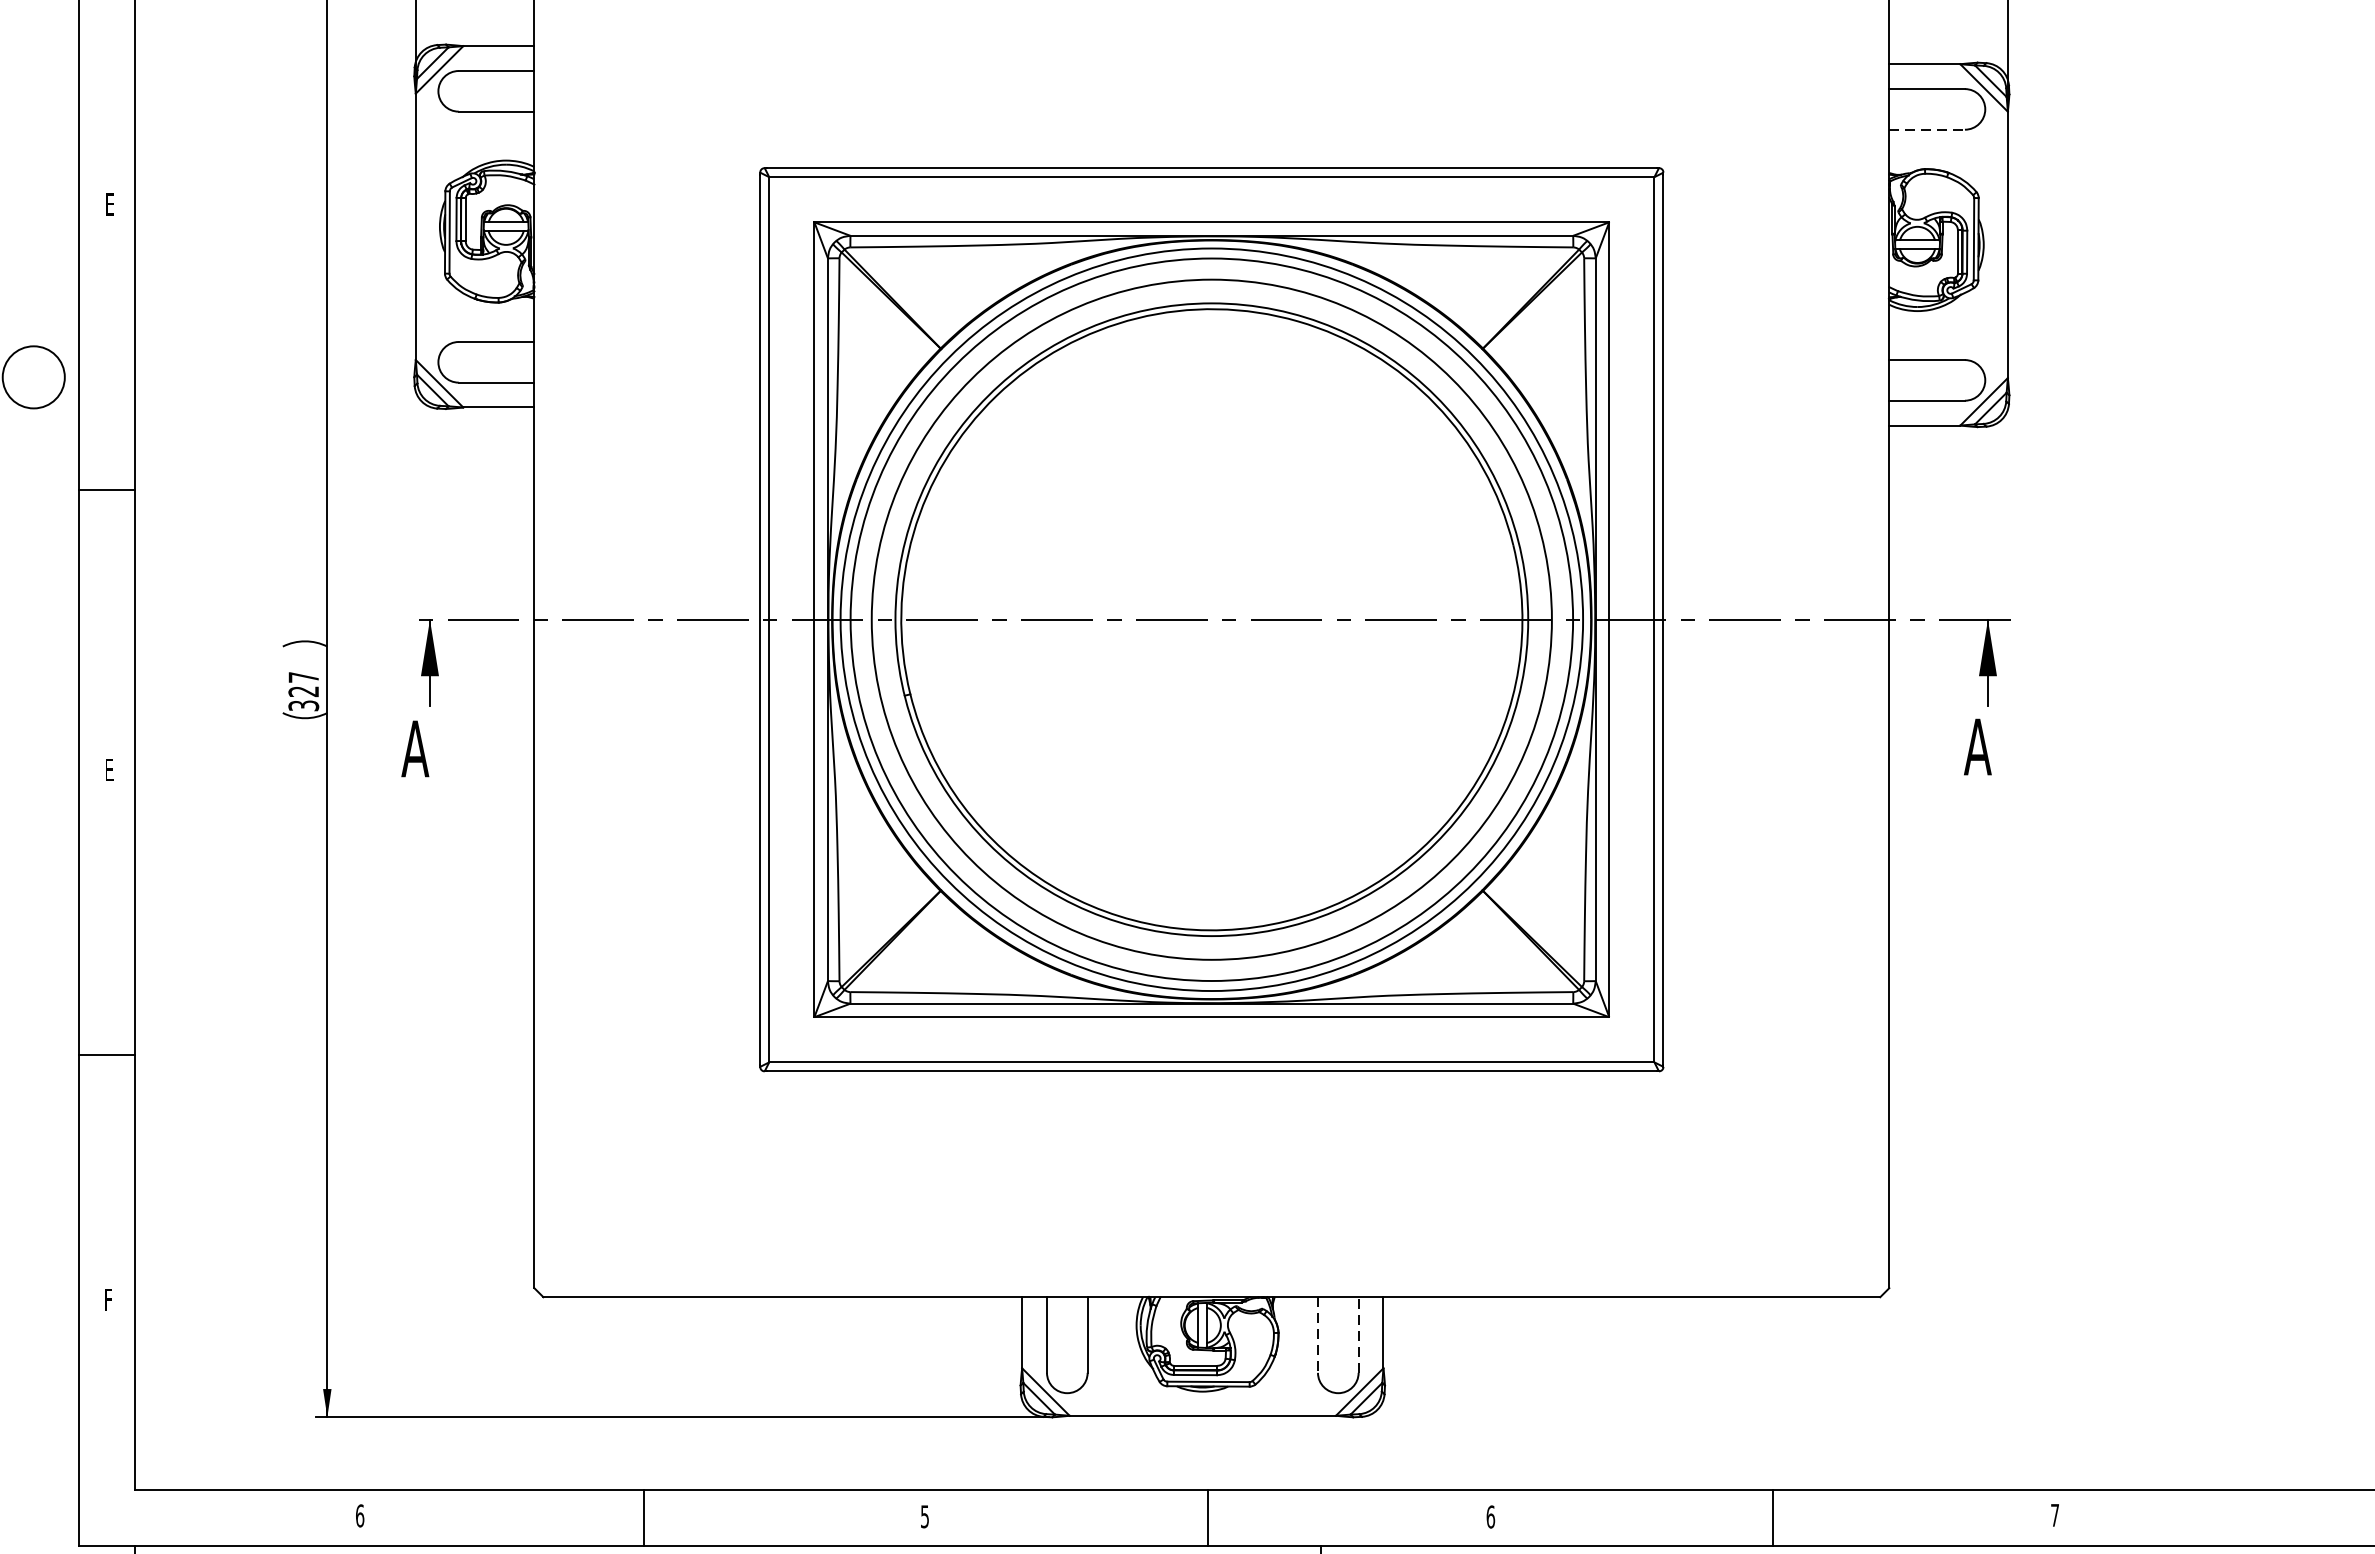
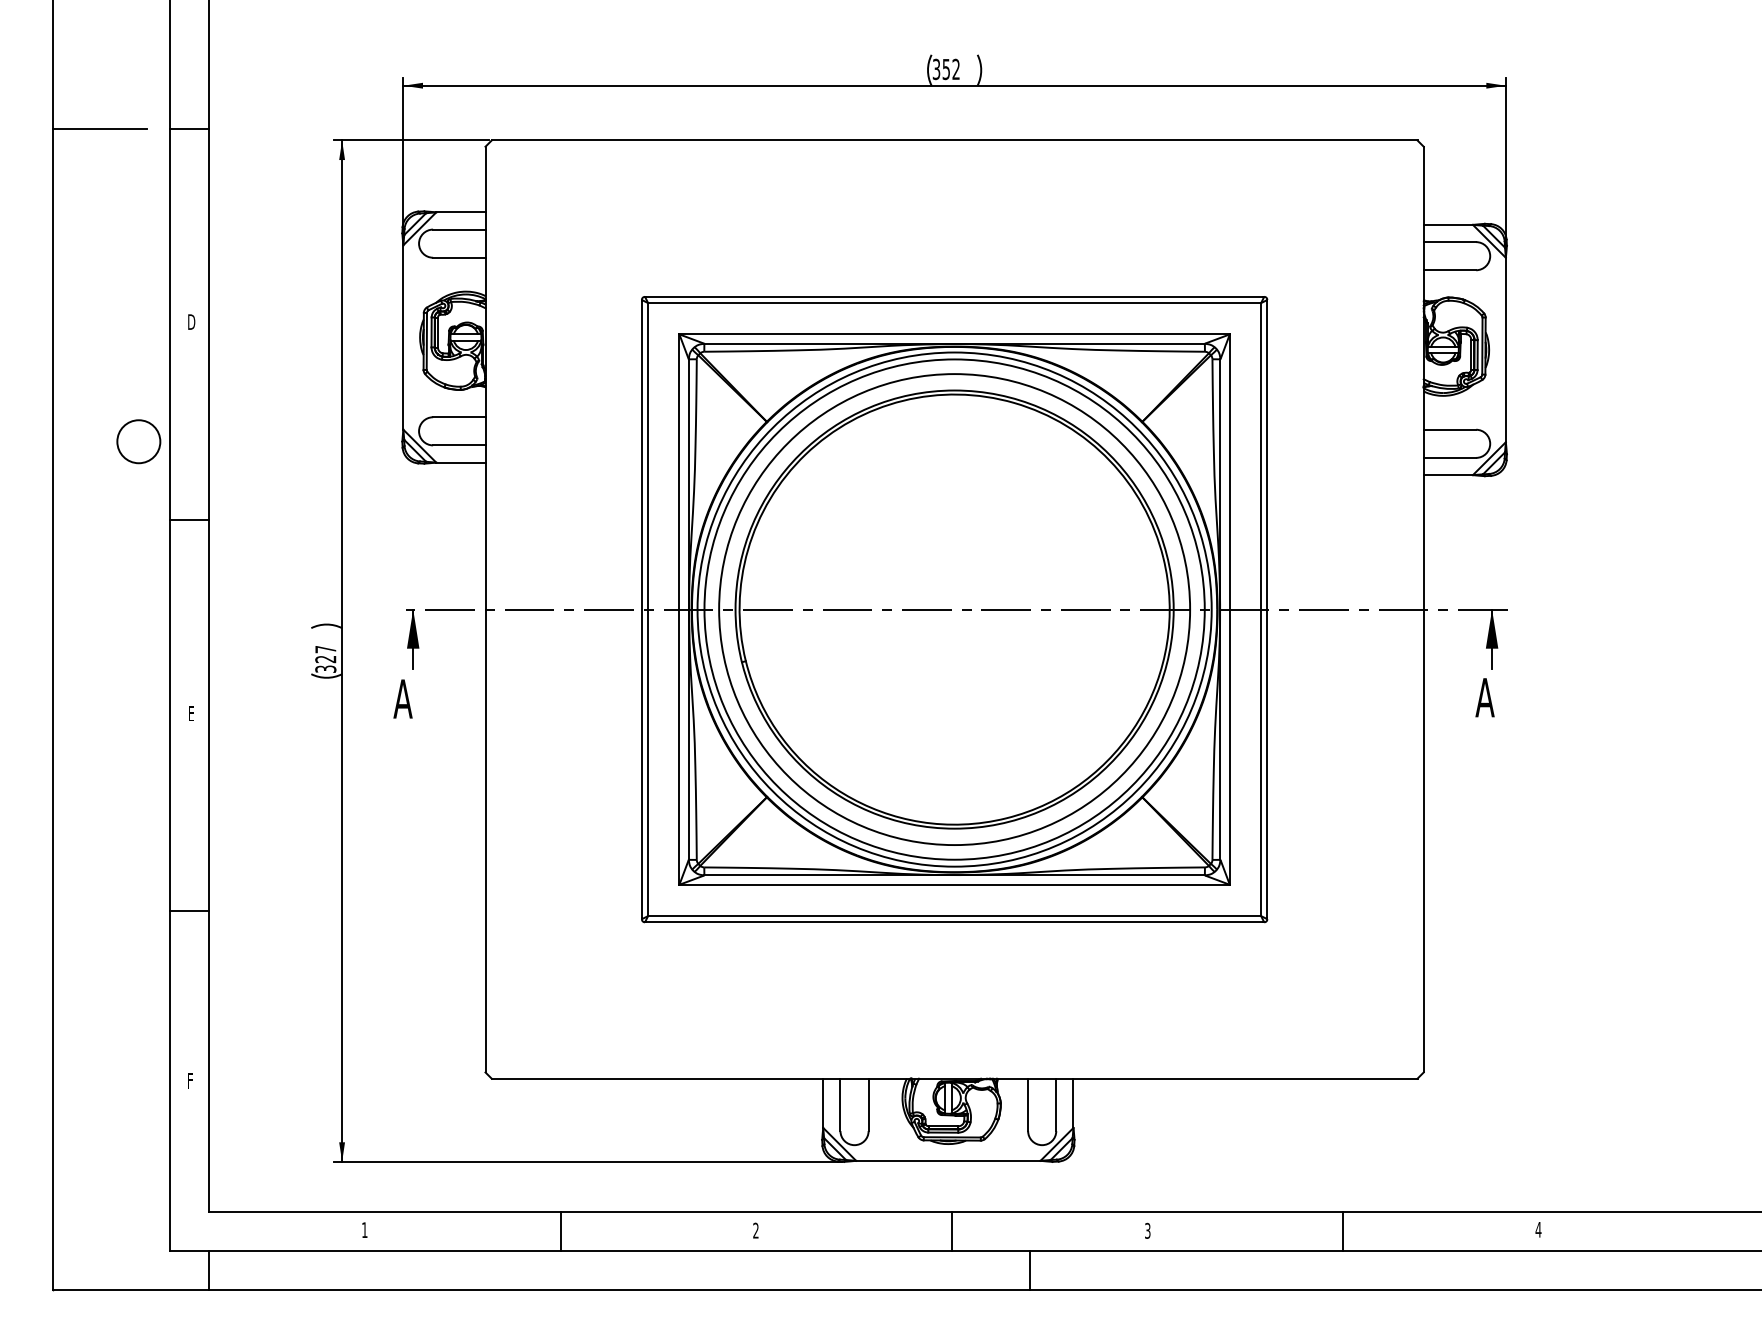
line: (1927, 130) -> (1450, 270), dashed -> solid
text: (109, 203) -> (191, 321), E -> D
line: (1358, 1334) -> (1056, 1104), dashed -> solid
line: (1318, 1335) -> (1028, 1105), dashed -> solid
text: (2055, 1514) -> (1538, 1229), 7 -> 4
text: (359, 1516) -> (364, 1230), 6 -> 1
text: (924, 1516) -> (755, 1230), 5 -> 2
text: (1490, 1516) -> (1147, 1230), 6 -> 3

